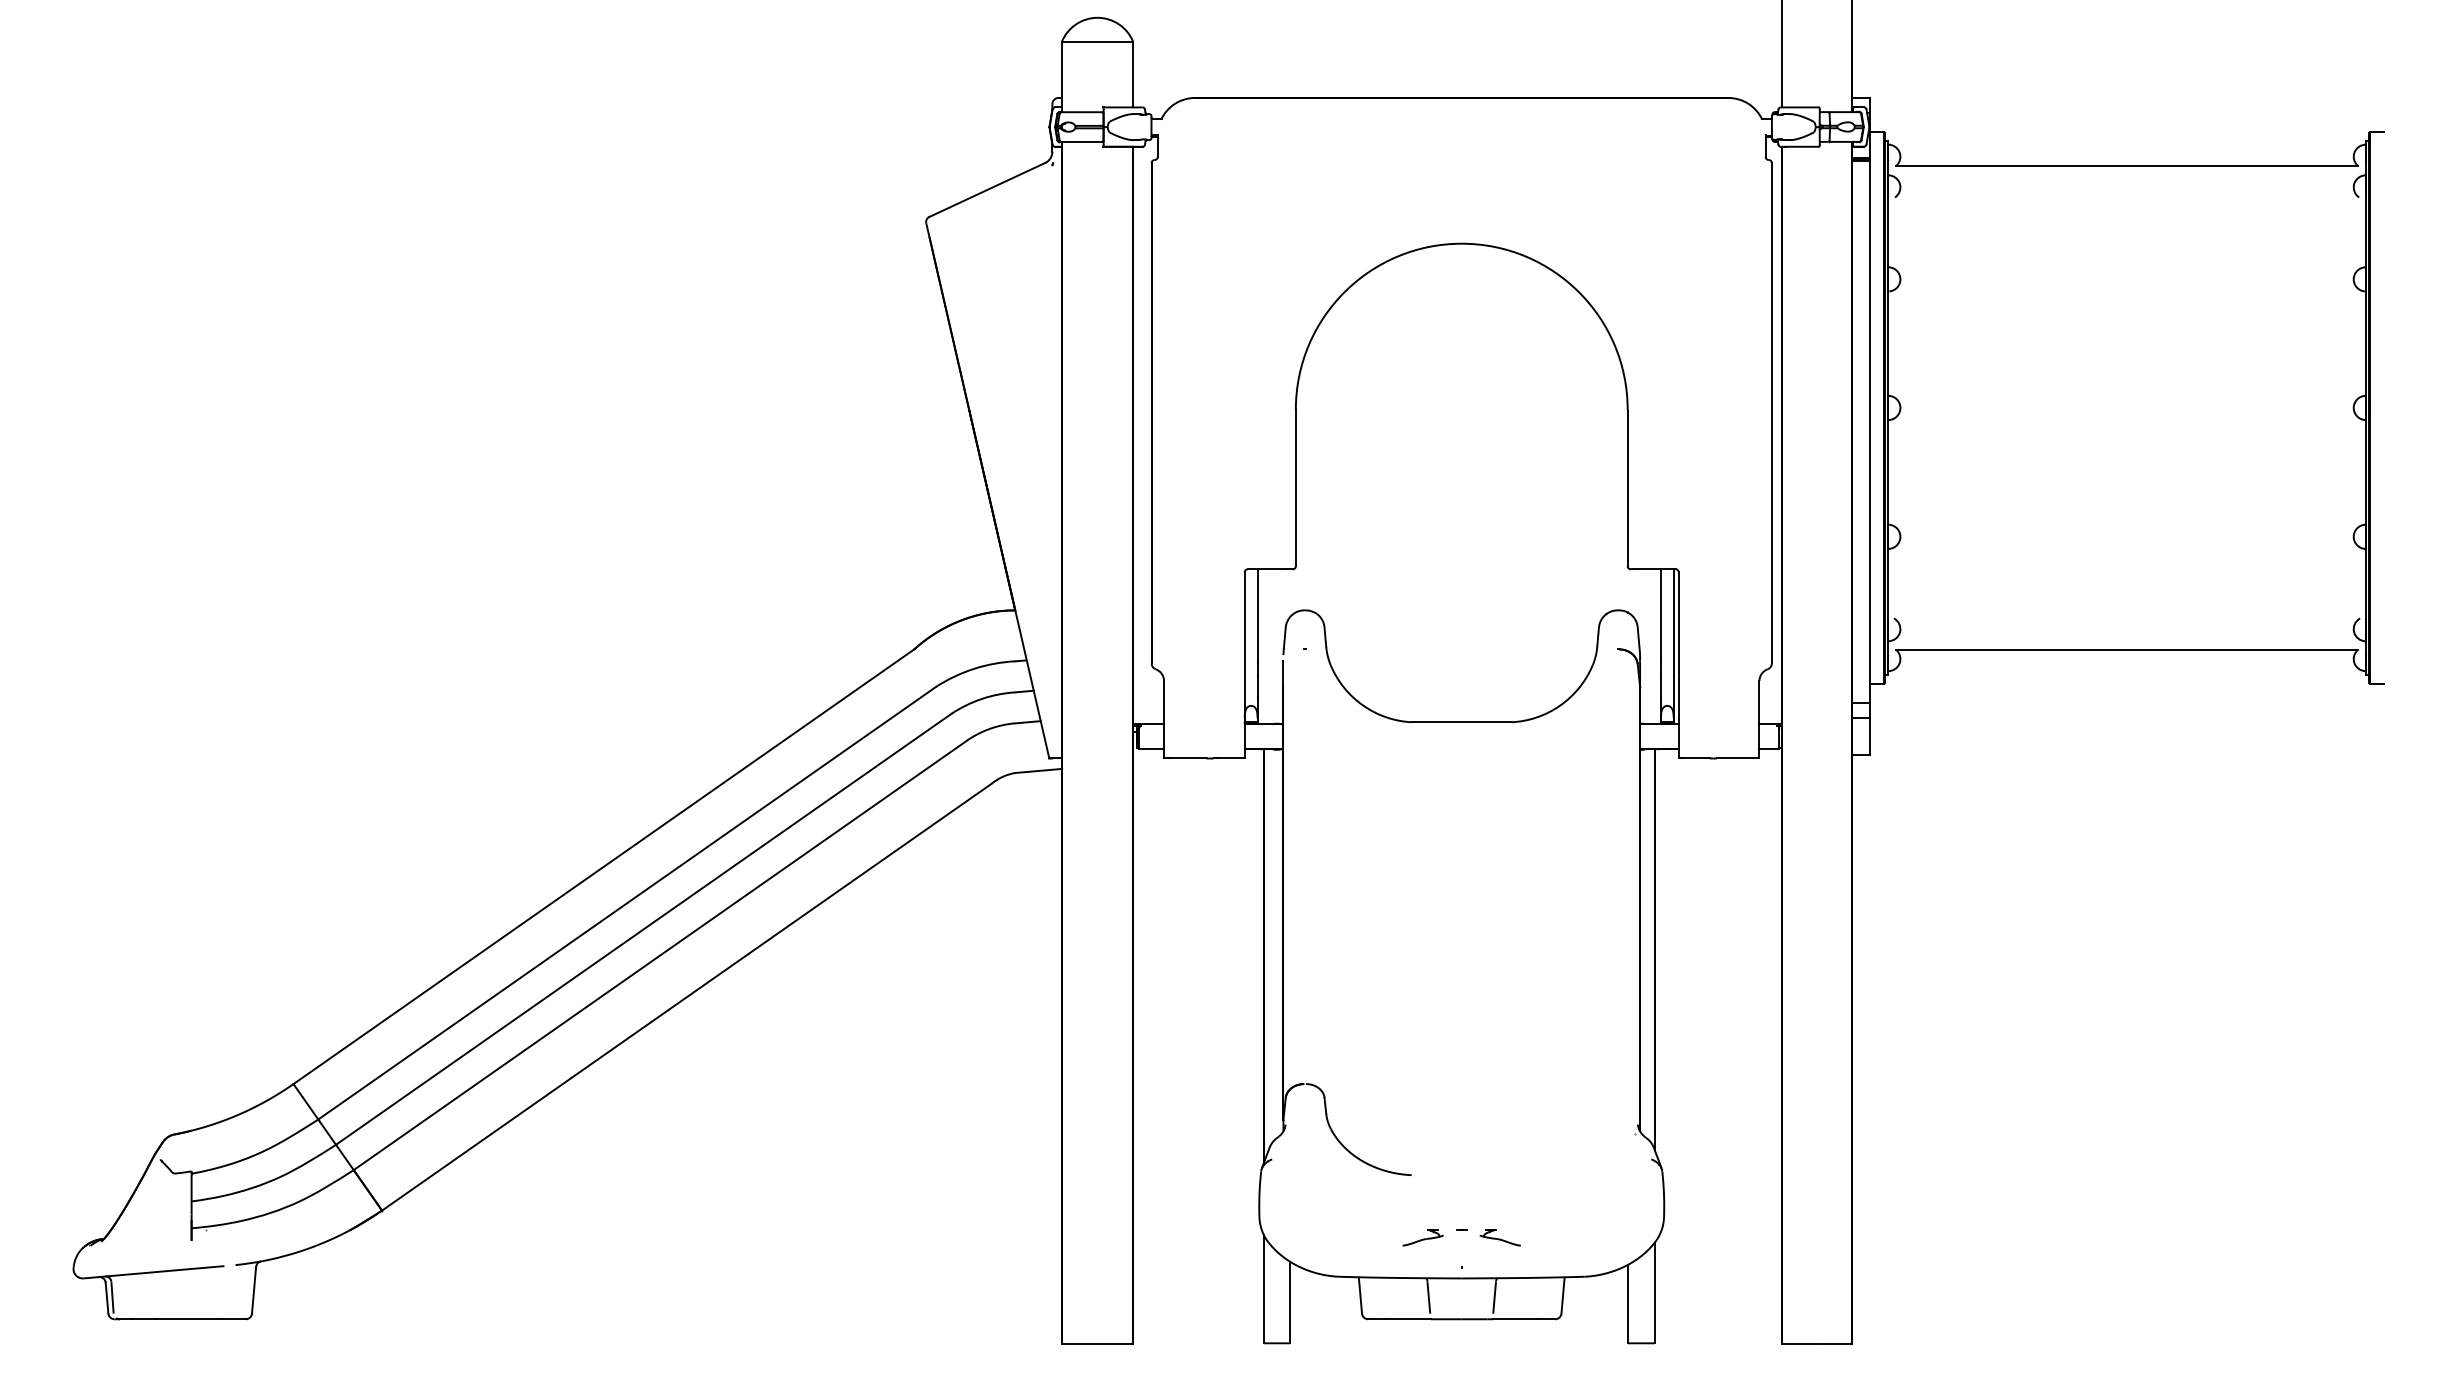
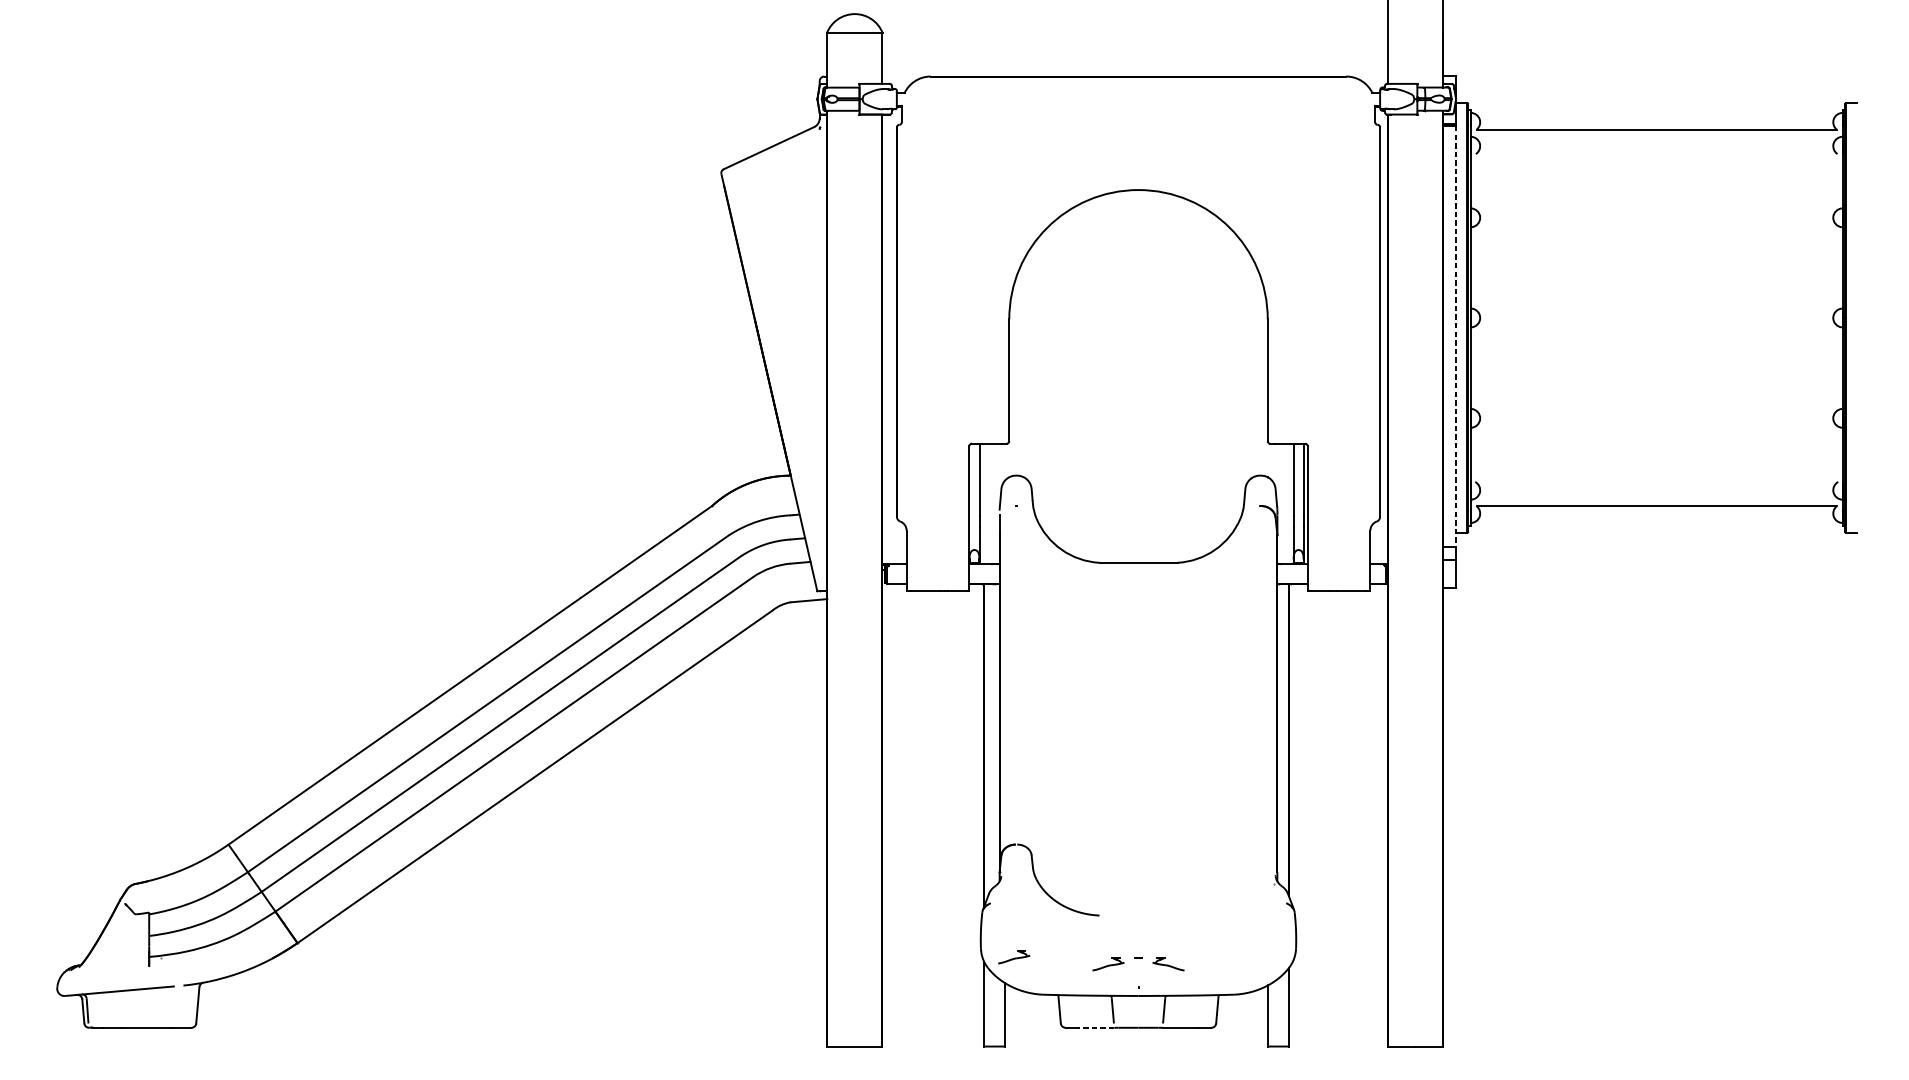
line: (1869, 431) -> (1456, 336), solid -> dashed
part: (1301, 1228) -> (1013, 957), added
line: (1408, 1319) -> (1097, 1027), solid -> dashed

